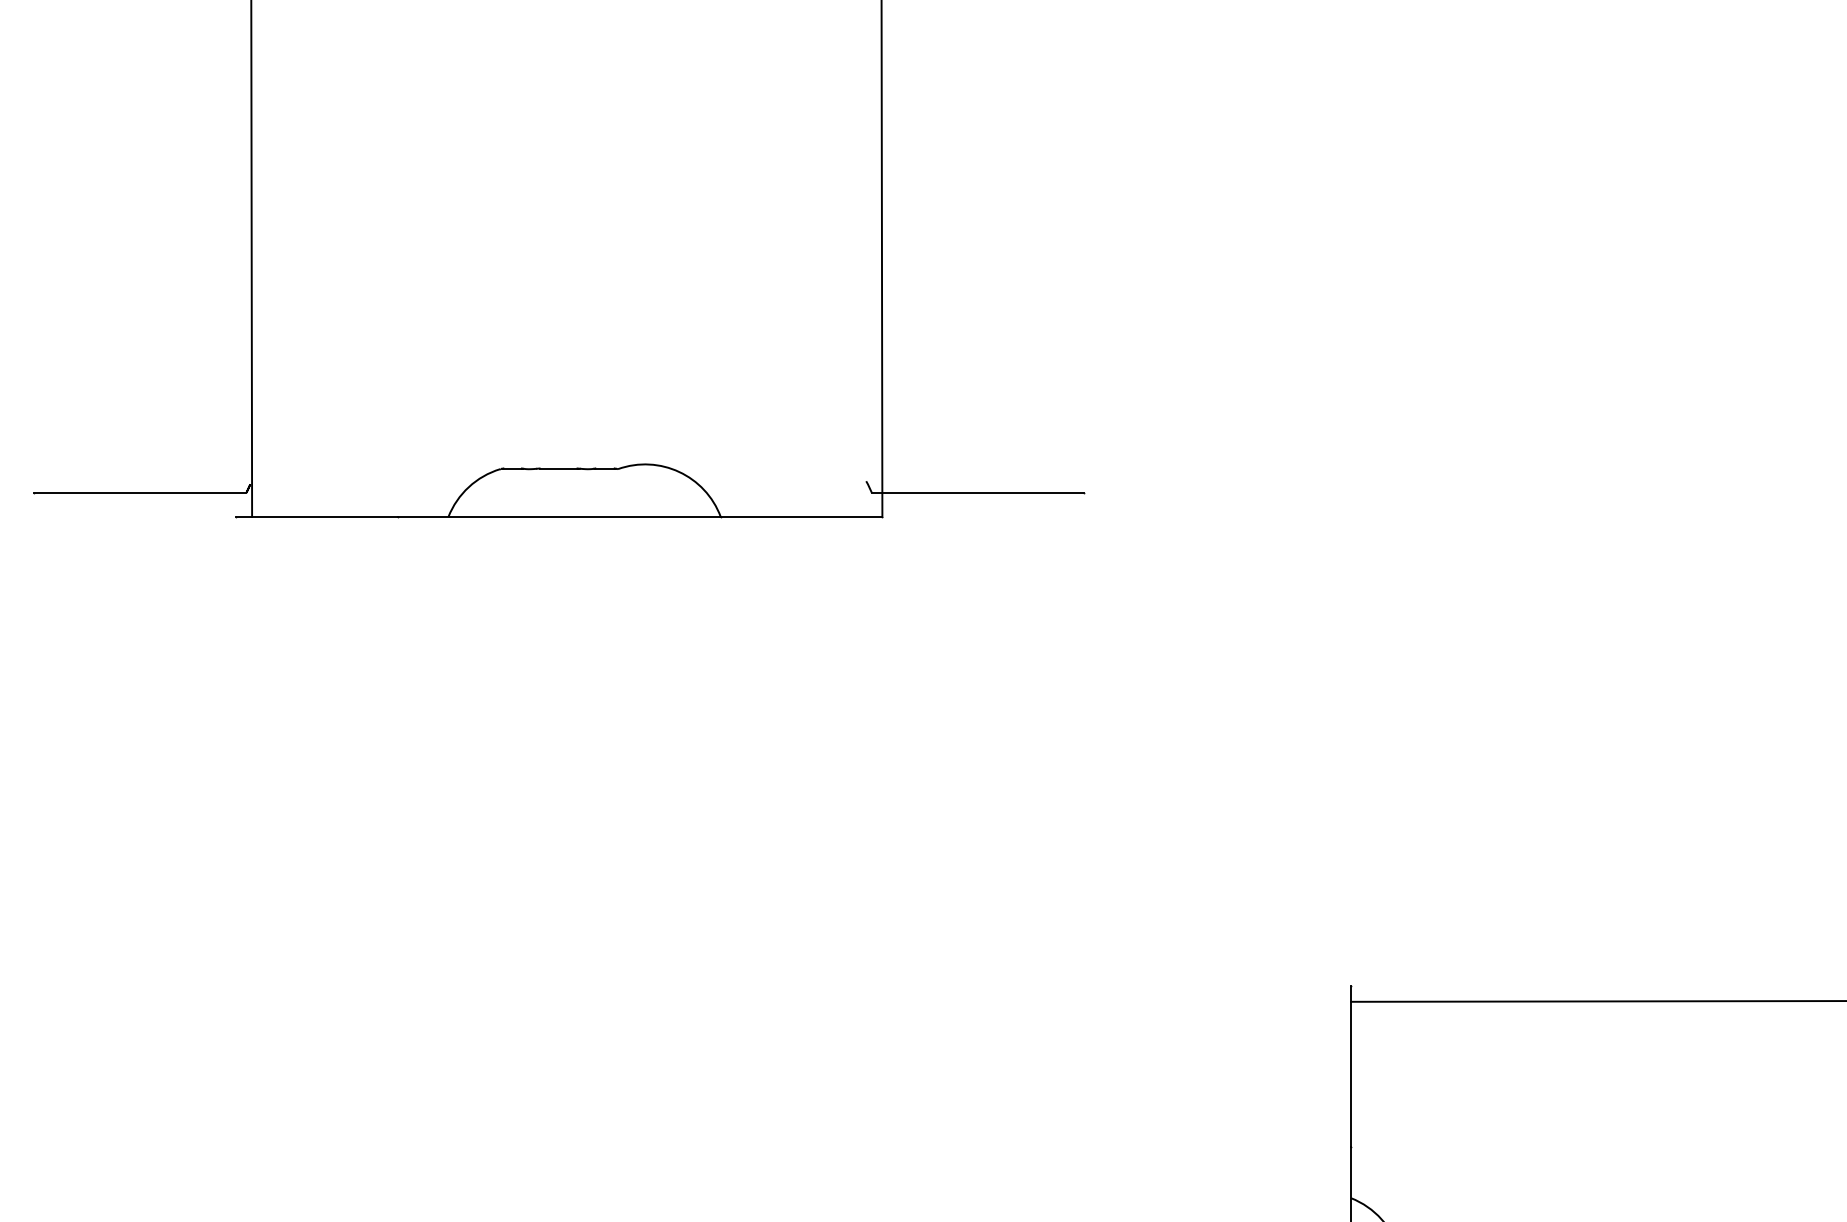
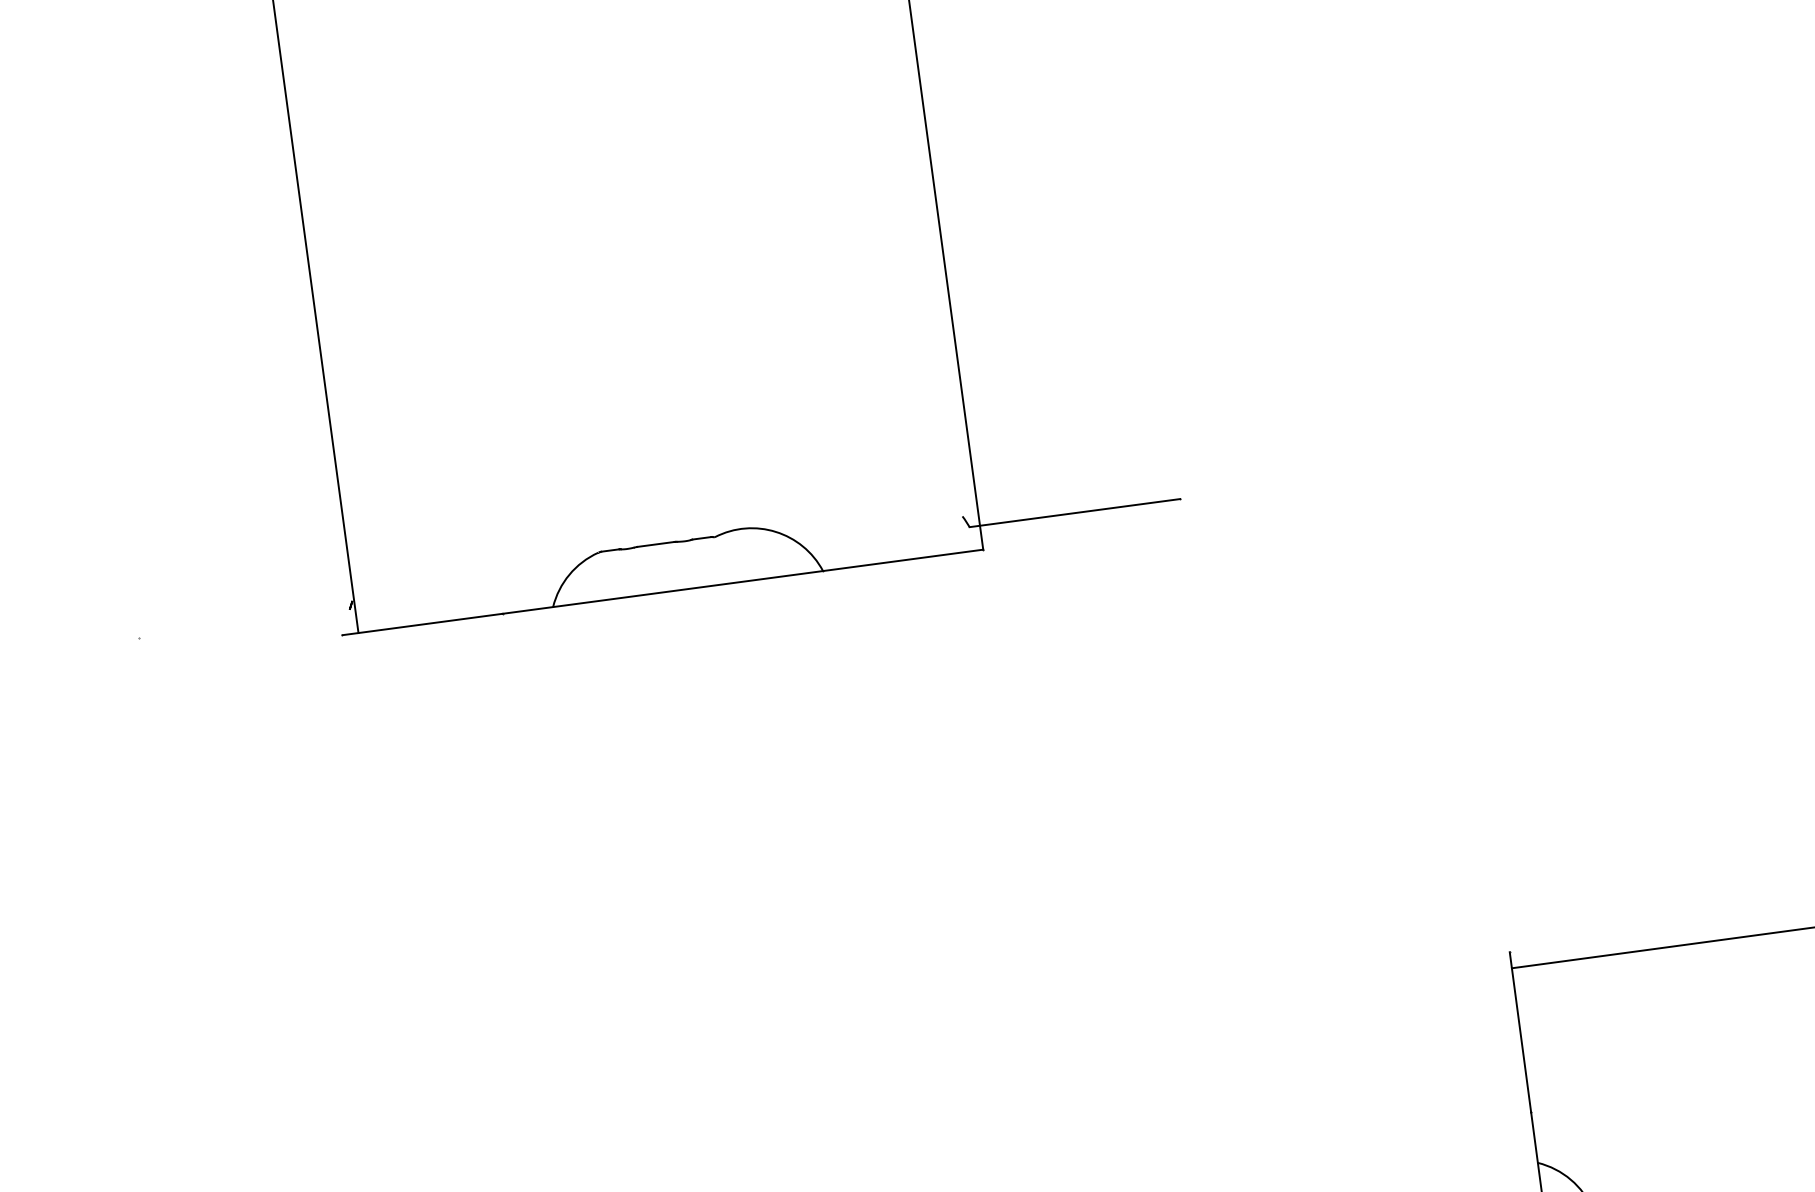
line: (139, 492) -> (243, 623), removed

